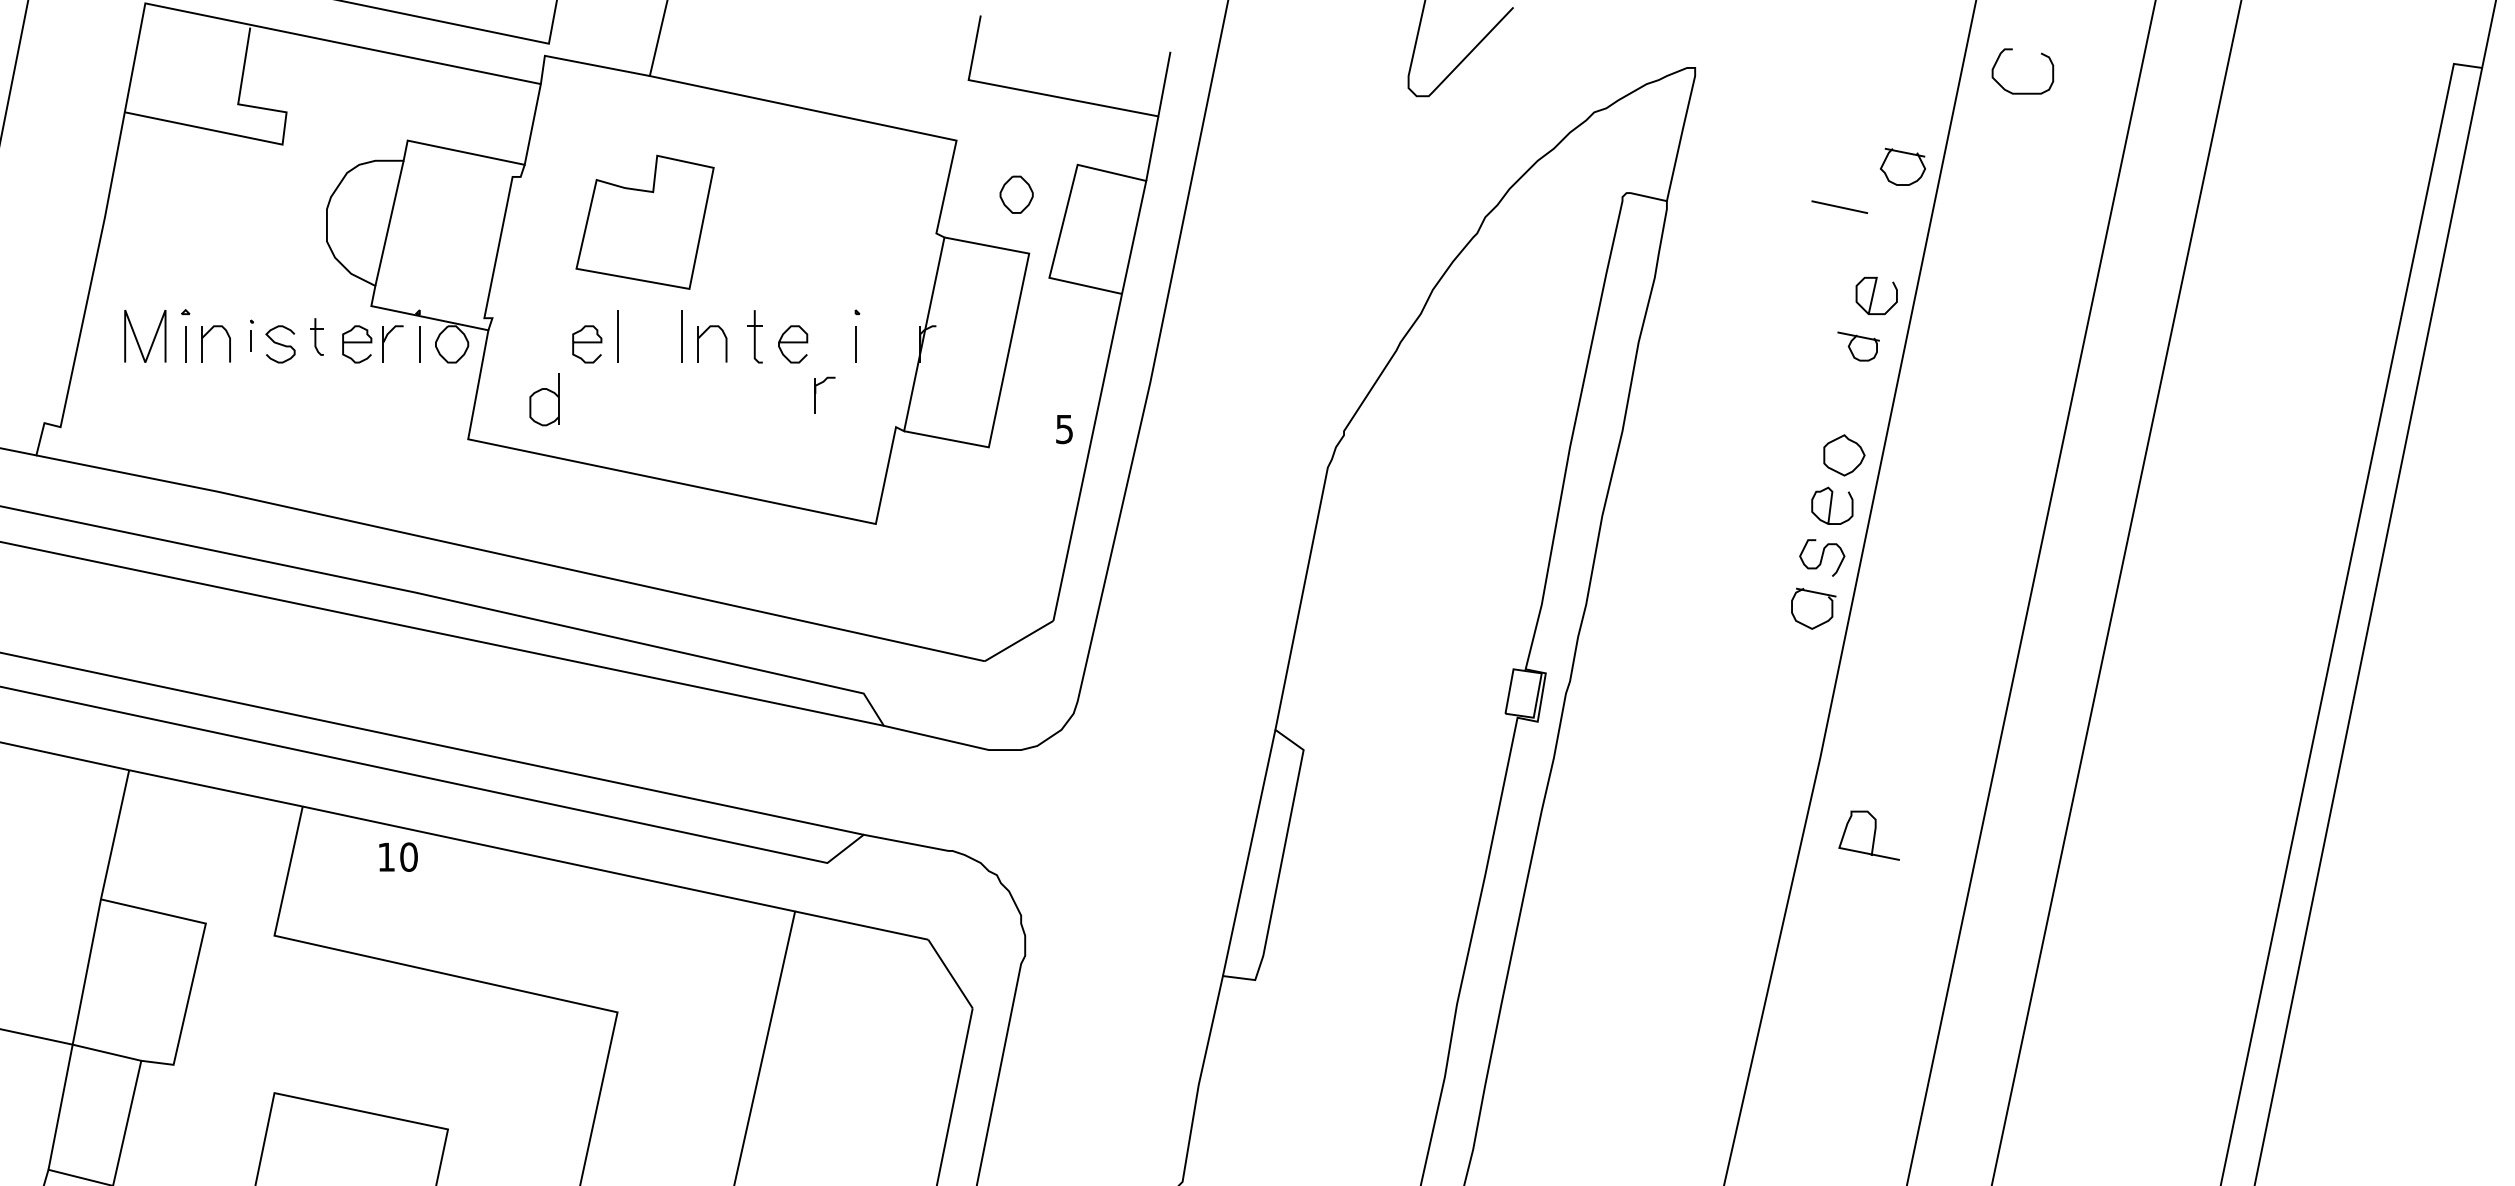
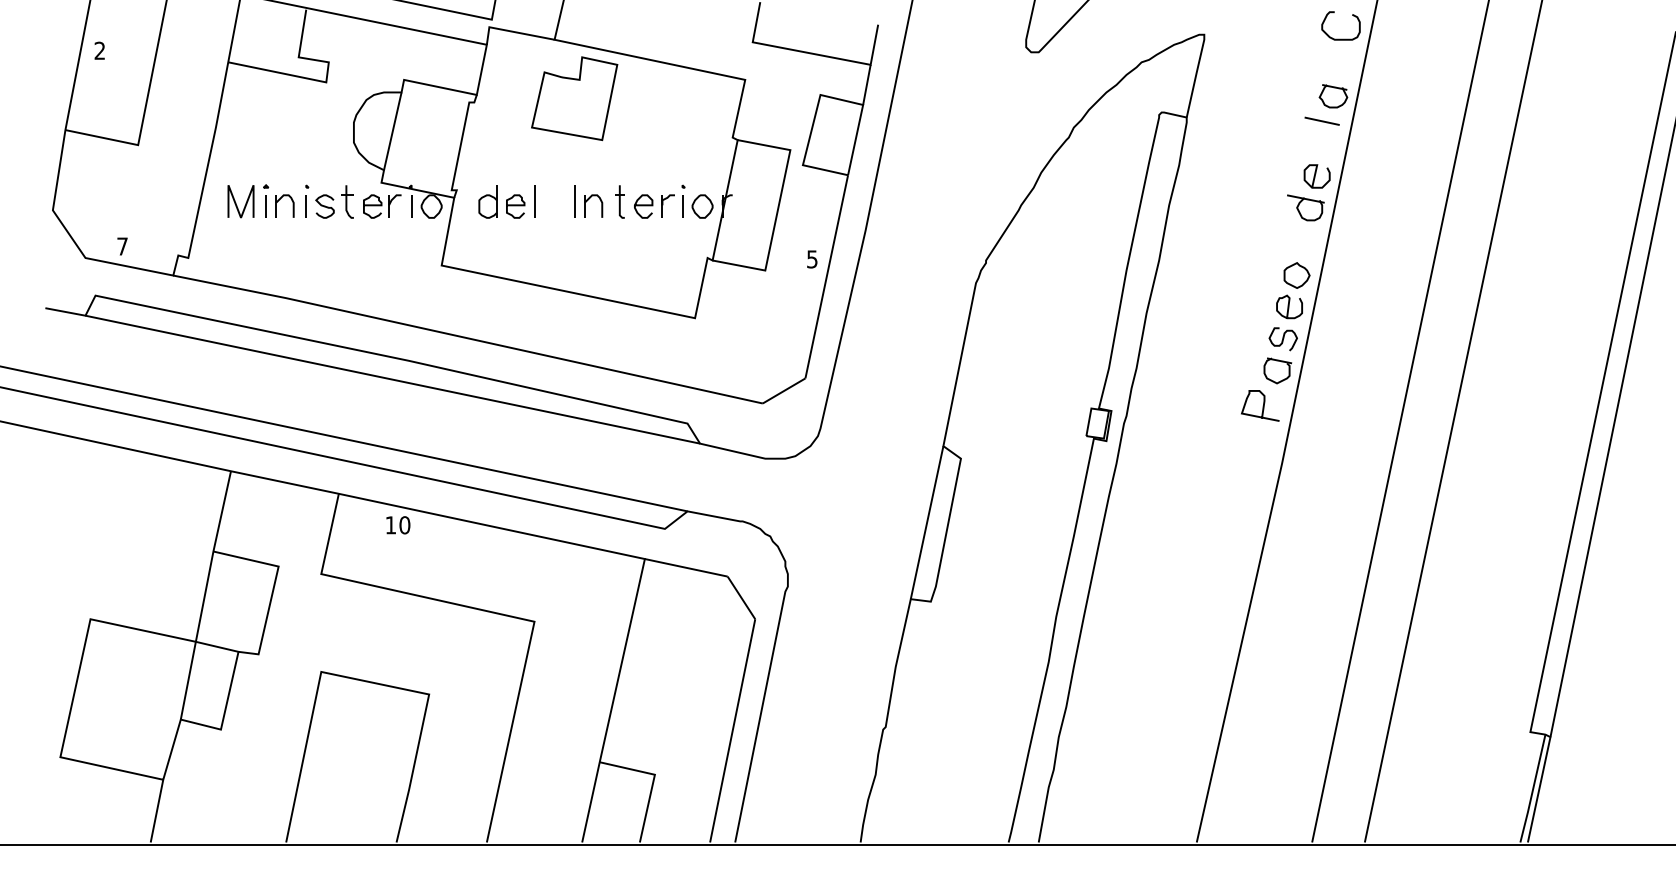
curve: (2022, 91) -> (1340, 38), moved
part: (1016, 194) -> (702, 206), moved
line: (1838, 205) -> (1321, 120), moved
part: (644, 222) -> (574, 98), moved
part: (252, 334) -> (307, 200), size x1.67
part: (316, 336) -> (347, 201), size x1.43
part: (1857, 345) -> (1305, 207), size x1.43
part: (823, 394) -> (667, 205), moved
part: (543, 398) -> (487, 201), moved
curve: (1872, 836) -> (1262, 406), moved

